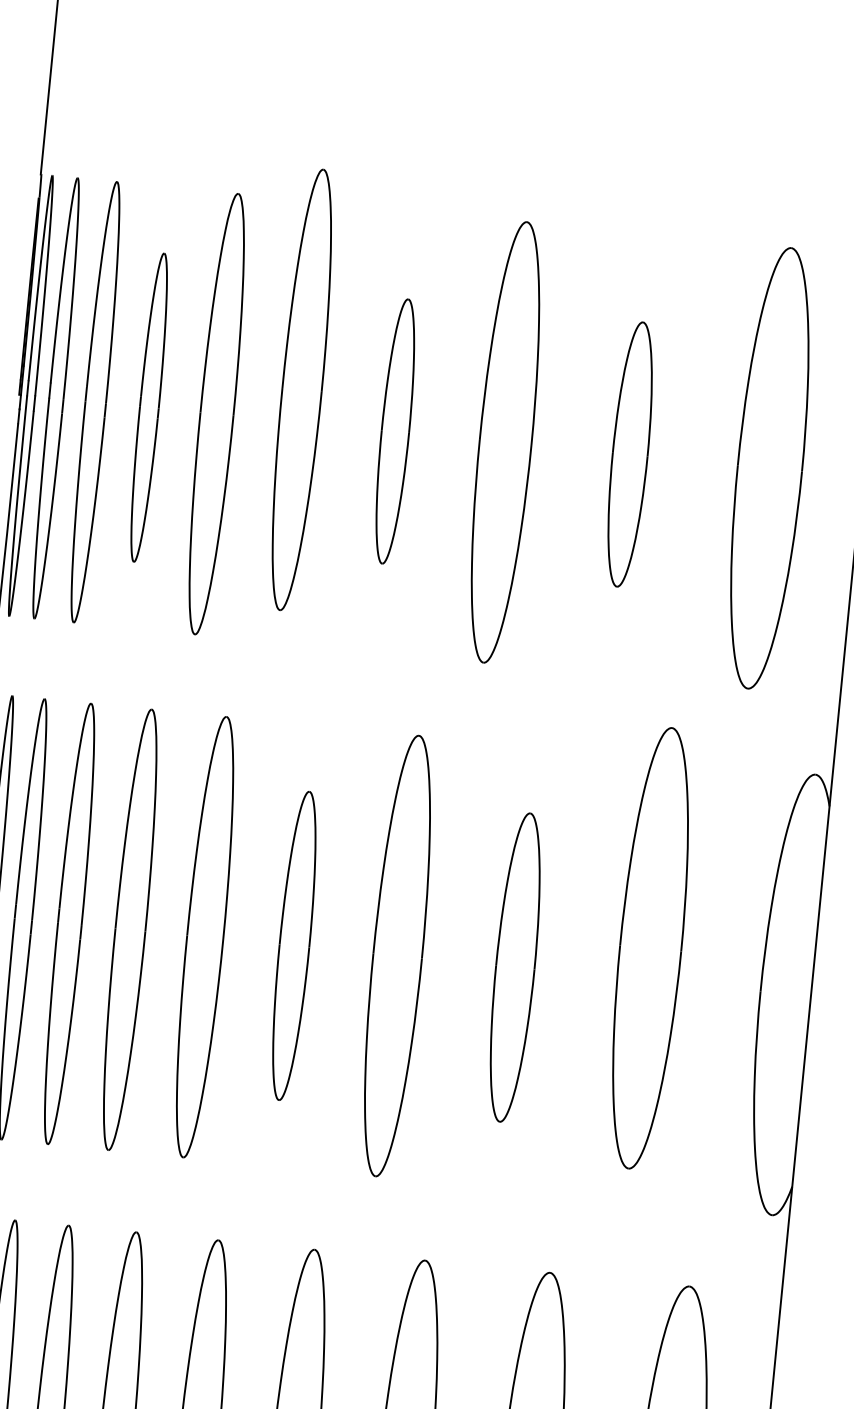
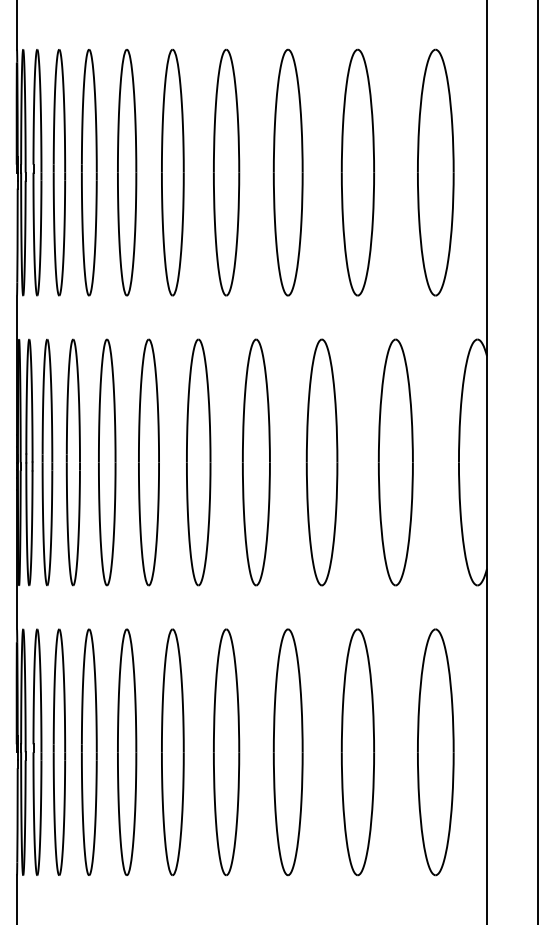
part: (301, 389) -> (172, 172), moved
part: (149, 407) -> (89, 172), size x1.43
part: (395, 431) -> (226, 172), size x1.67
part: (629, 454) -> (357, 172), size x1.67
part: (293, 945) -> (198, 462), size x1.43
part: (650, 948) -> (395, 462), moved
part: (514, 967) -> (321, 462), size x1.43

